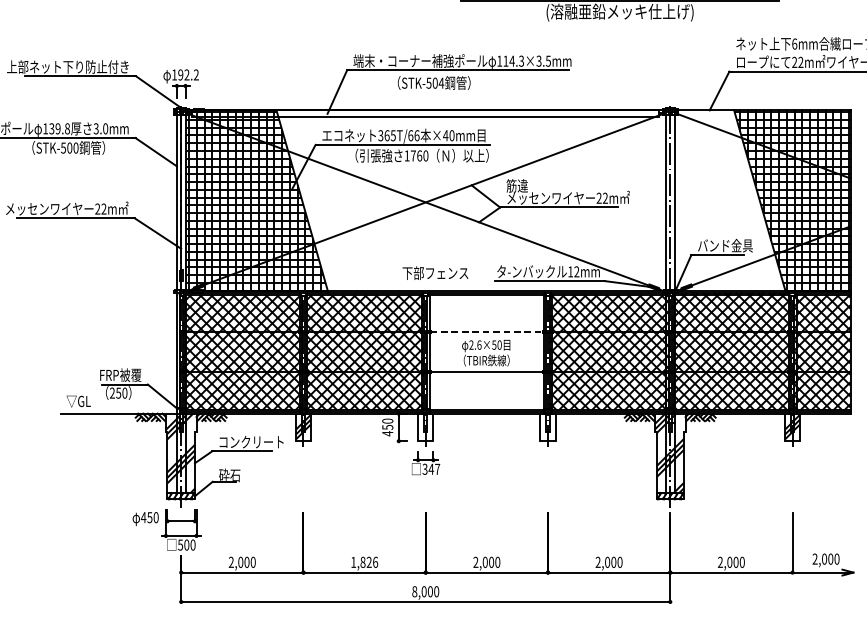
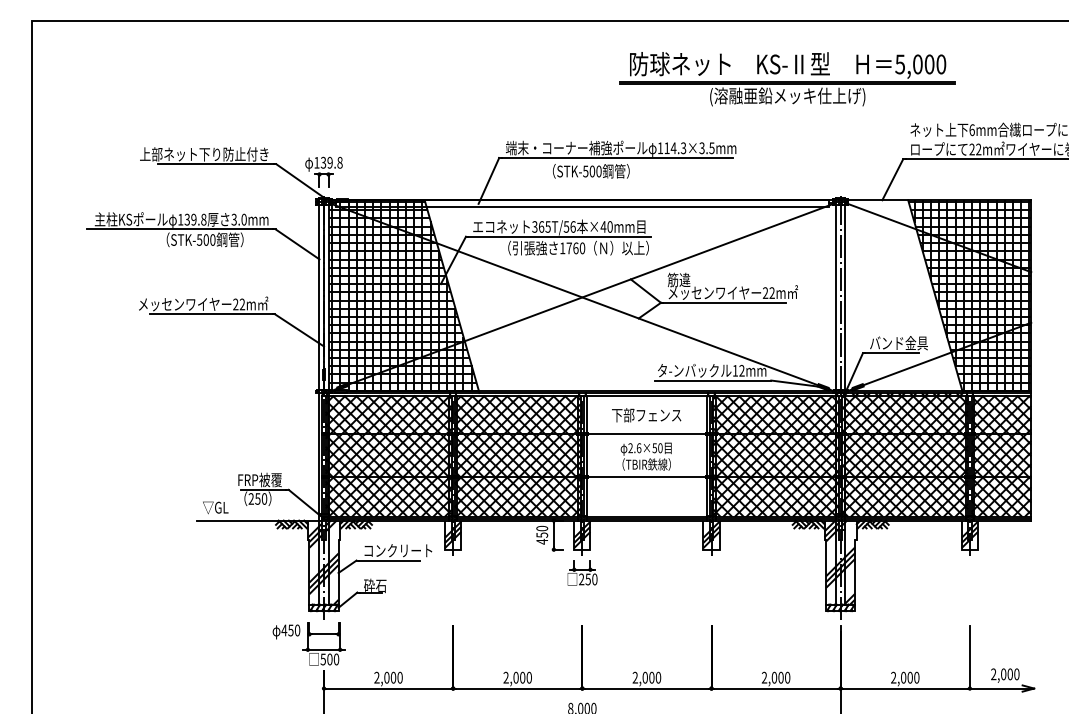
text: (188, 74) -> (331, 162), 192.2 -> 139.8
text: (441, 83) -> (598, 171), STK-504 -> STK-500
text: (410, 135) -> (566, 226), 365T/66 -> 365T/56
text: (435, 273) -> (646, 415), moved
line: (487, 332) -> (647, 434), dashed -> solid
hatch: (425, 426) -> (582, 534), added
hatch: (547, 426) -> (711, 534), added
text: (431, 469) -> (588, 579), 347 -> 250
text: (364, 562) -> (517, 677), 1,826 -> 2,000

